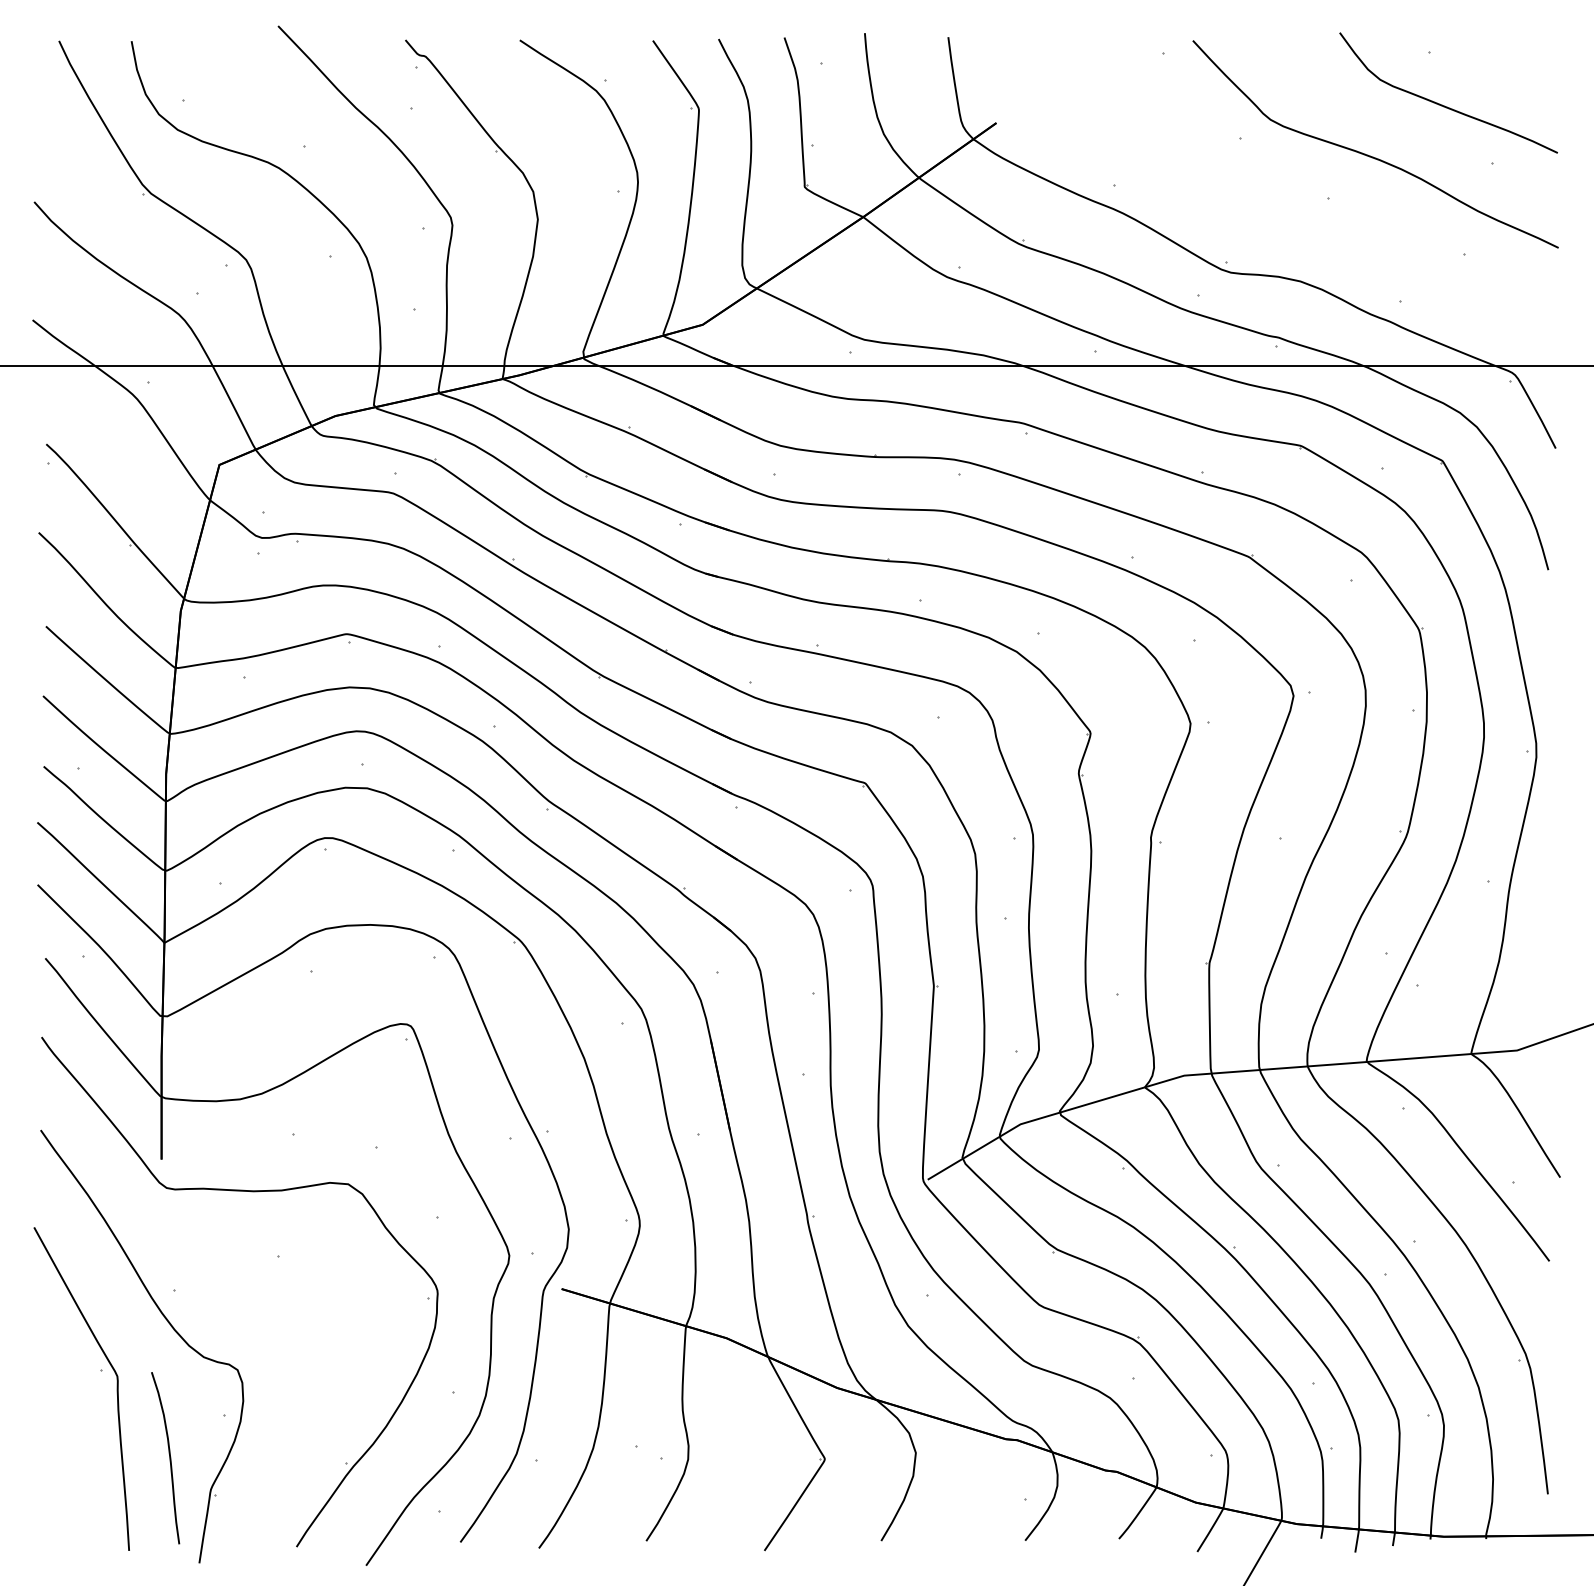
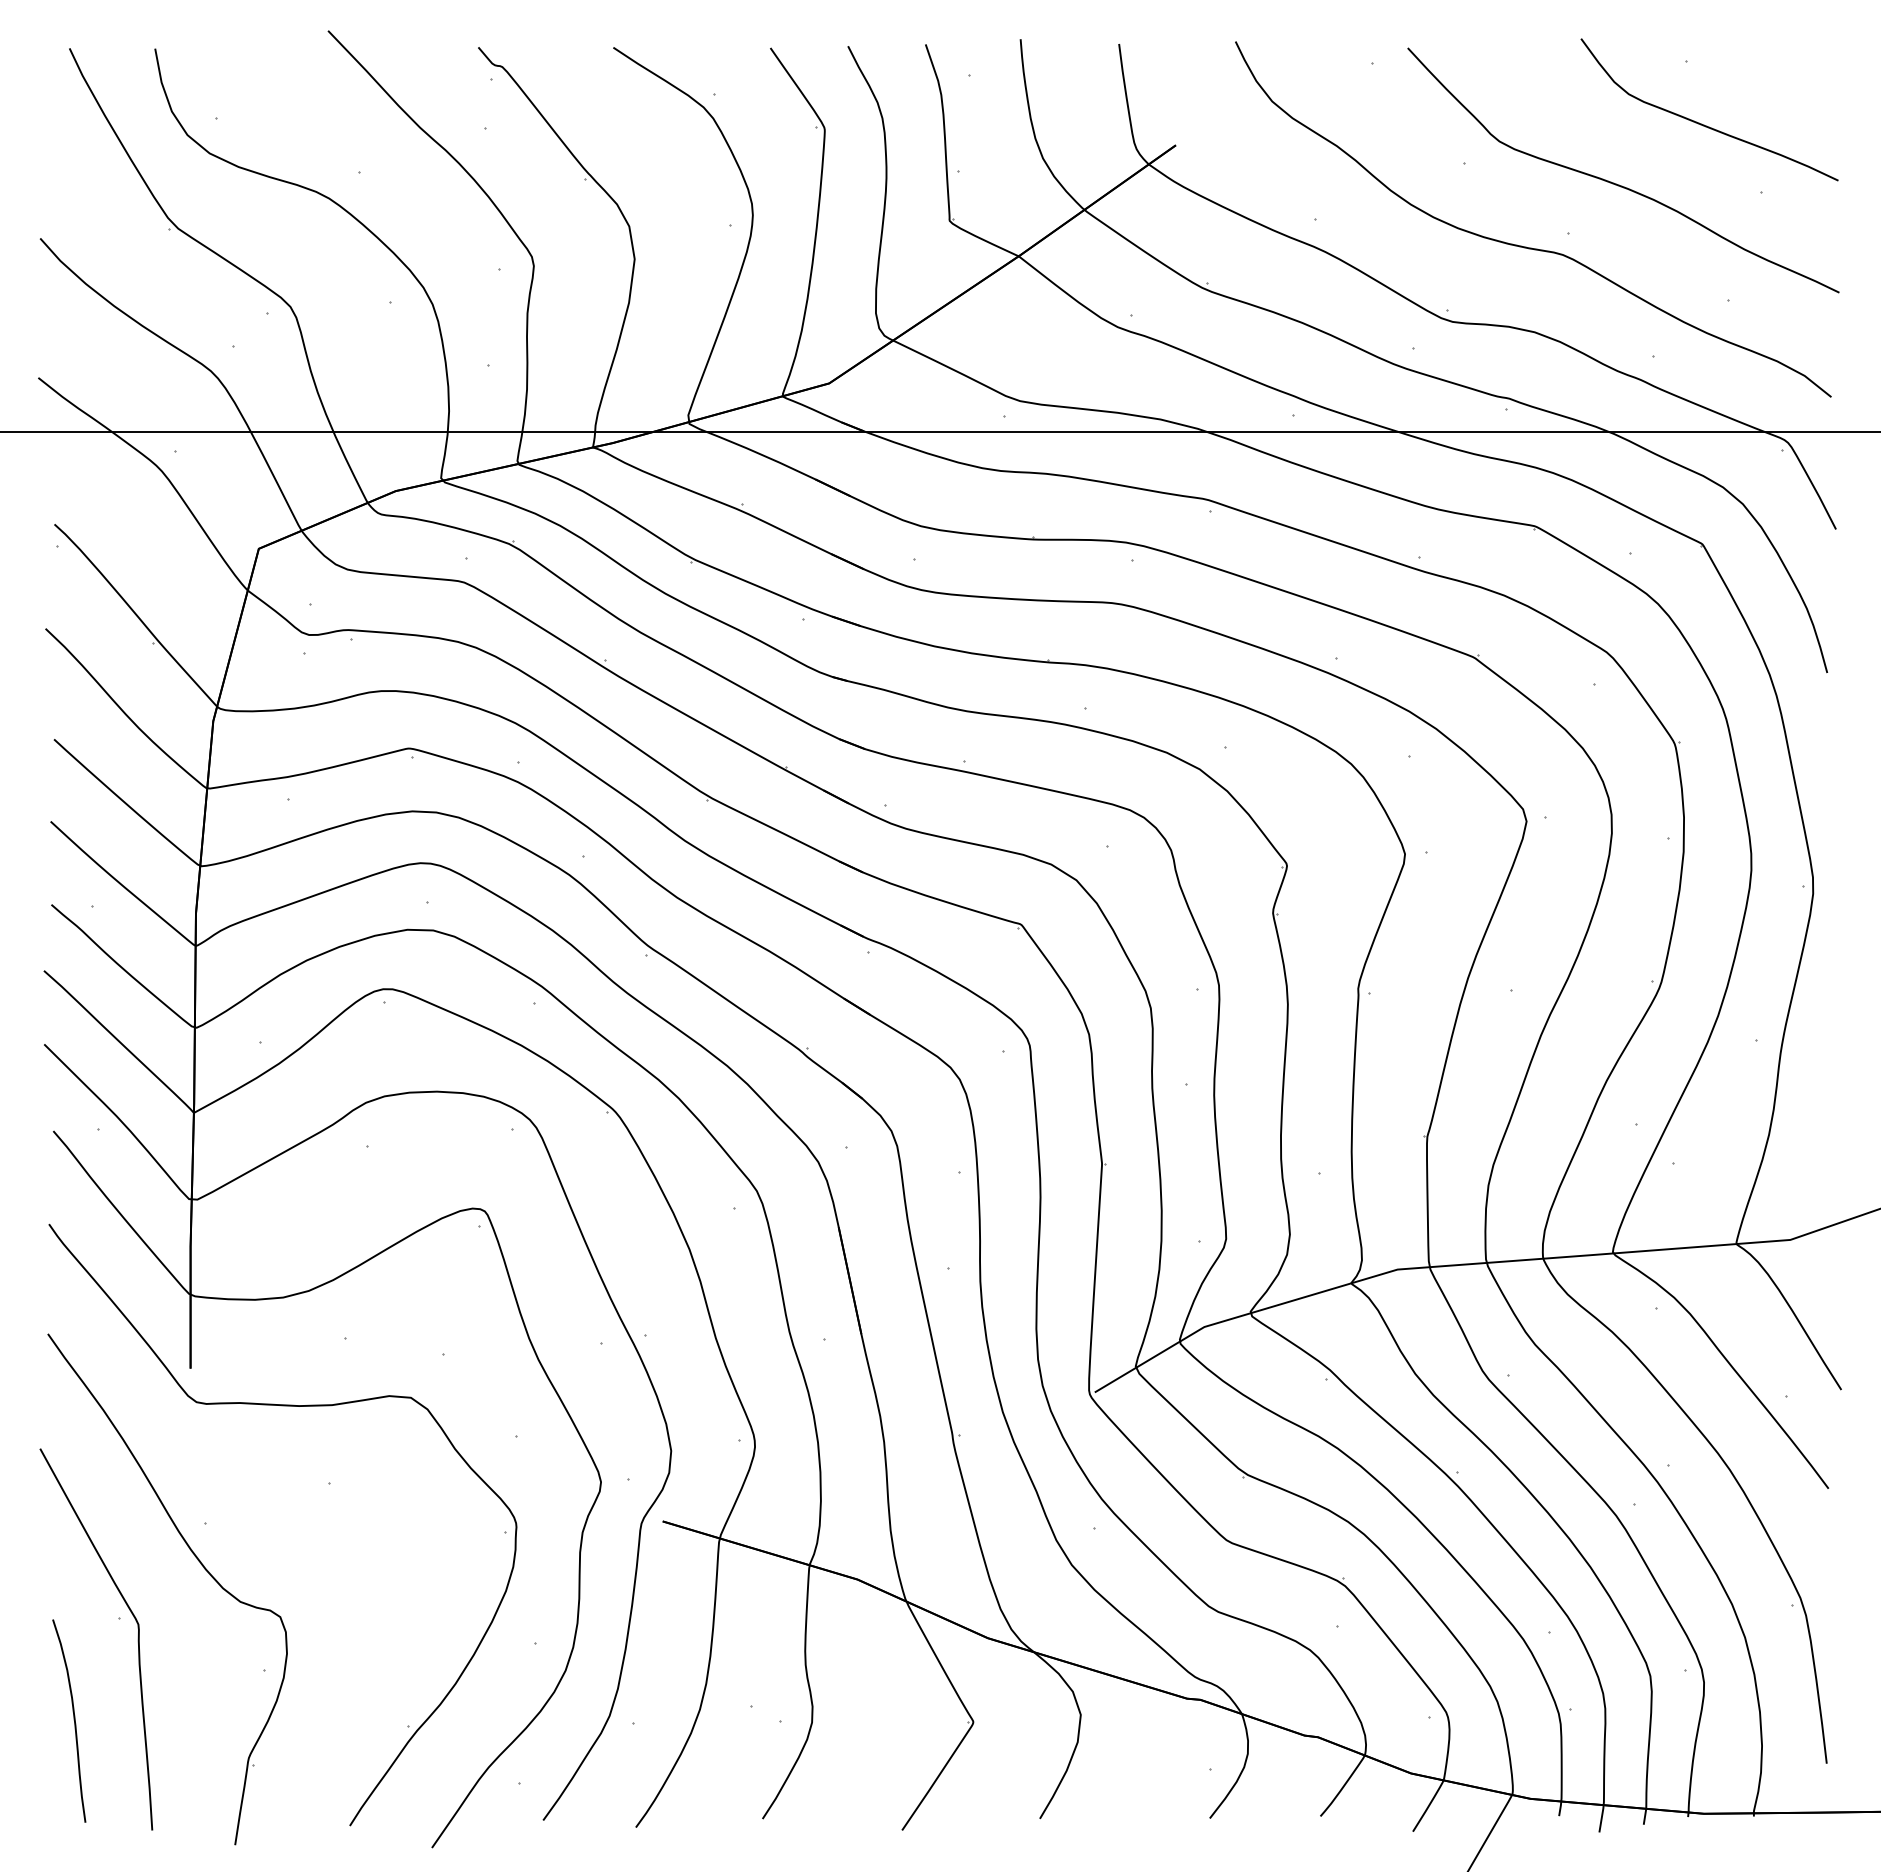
curve: (1293, 208) -> (1526, 246), added
curve: (169, 1457) -> (73, 1720), moved

